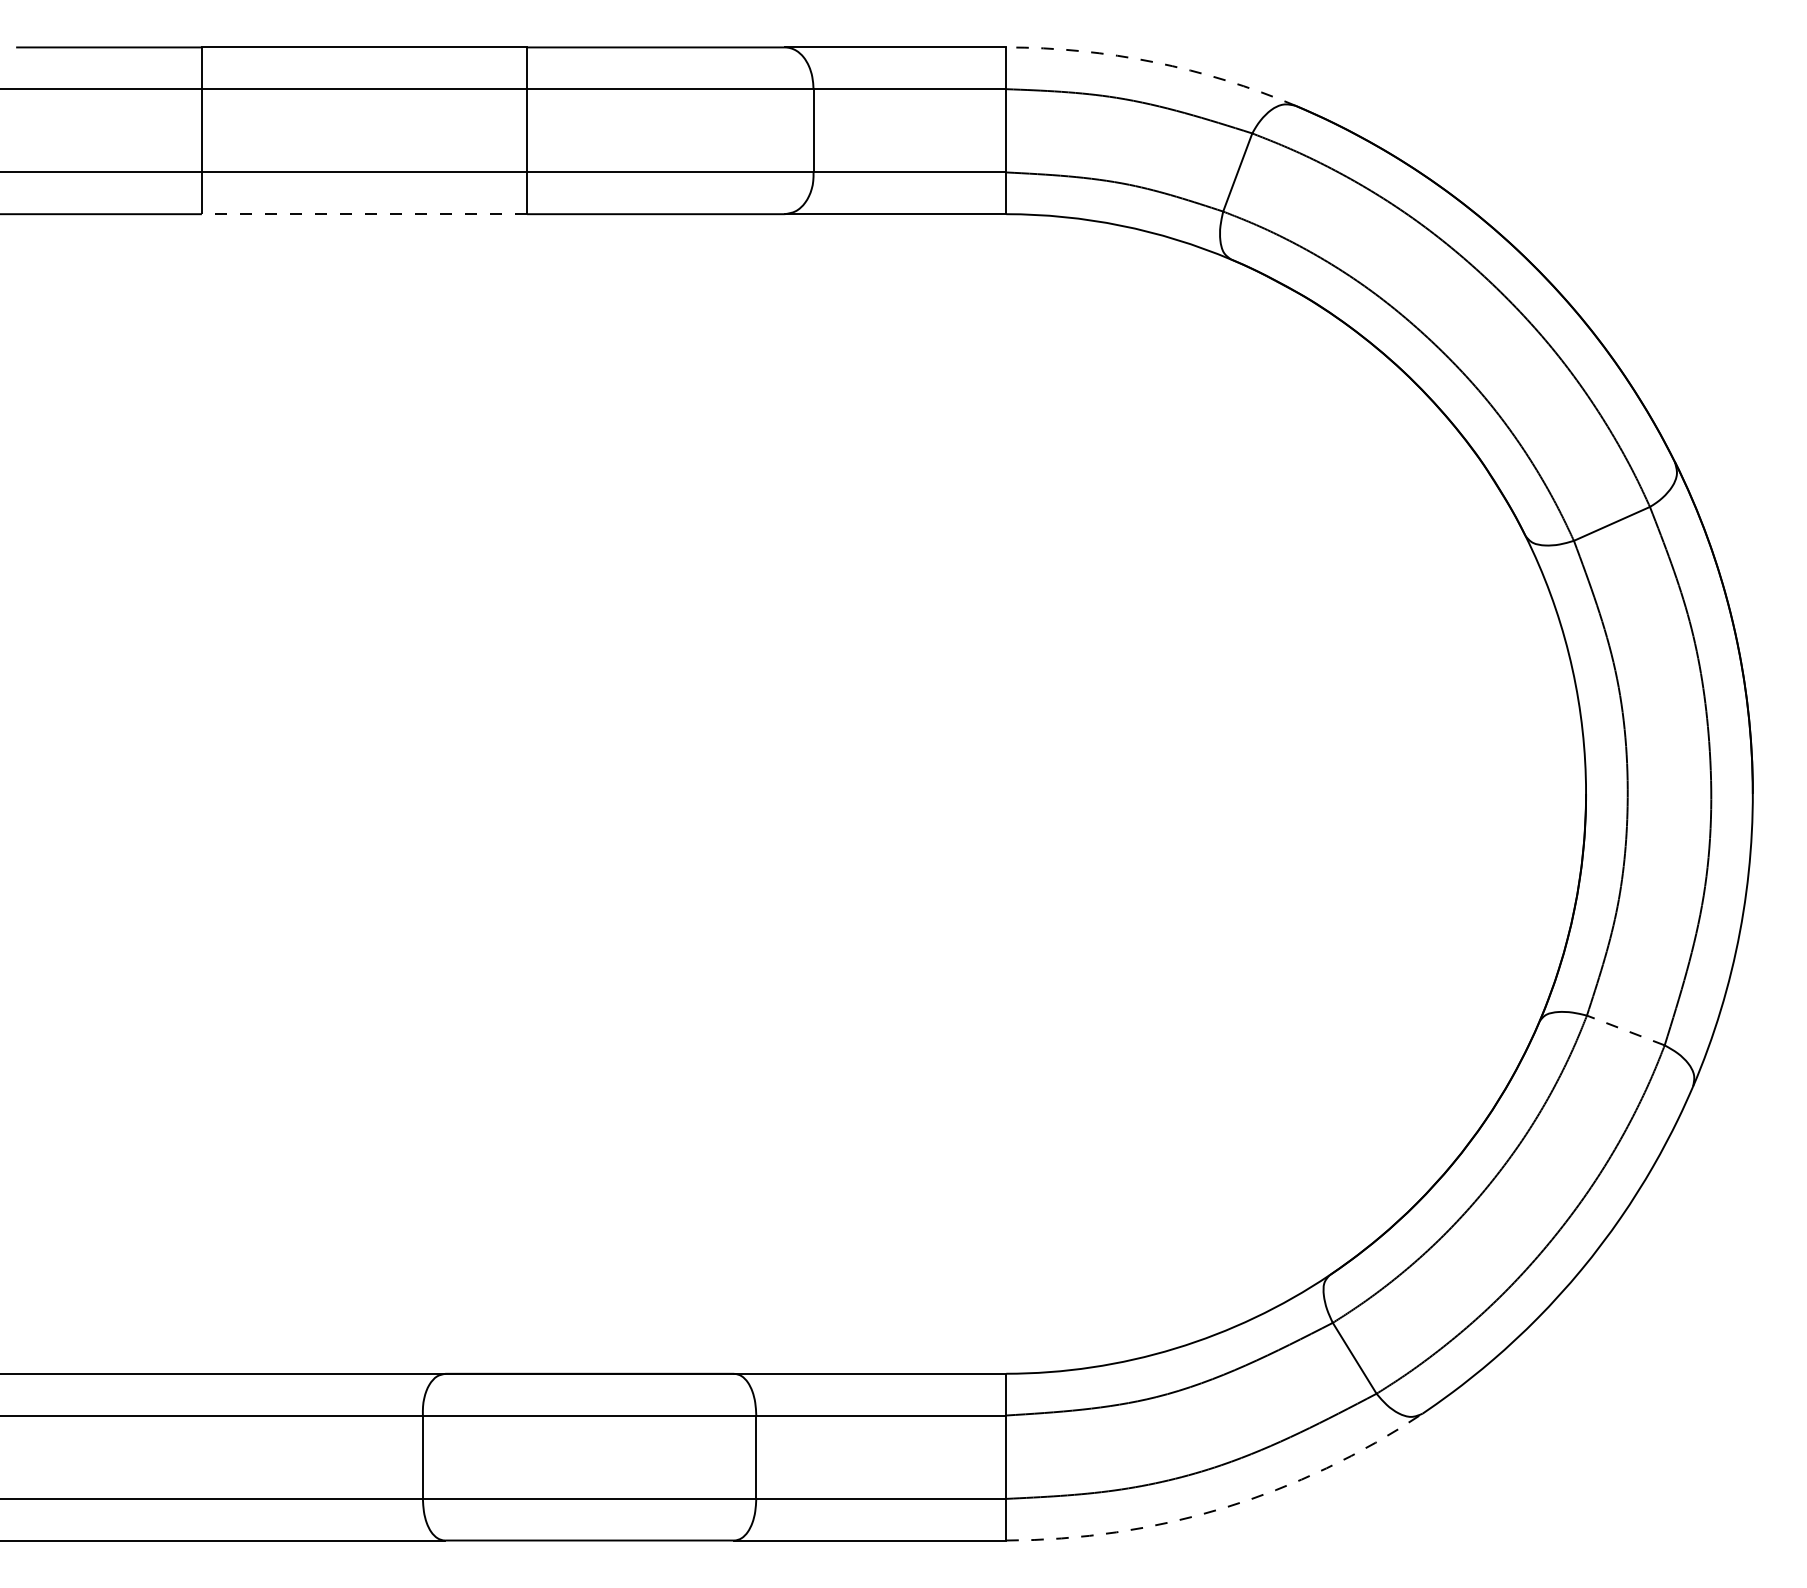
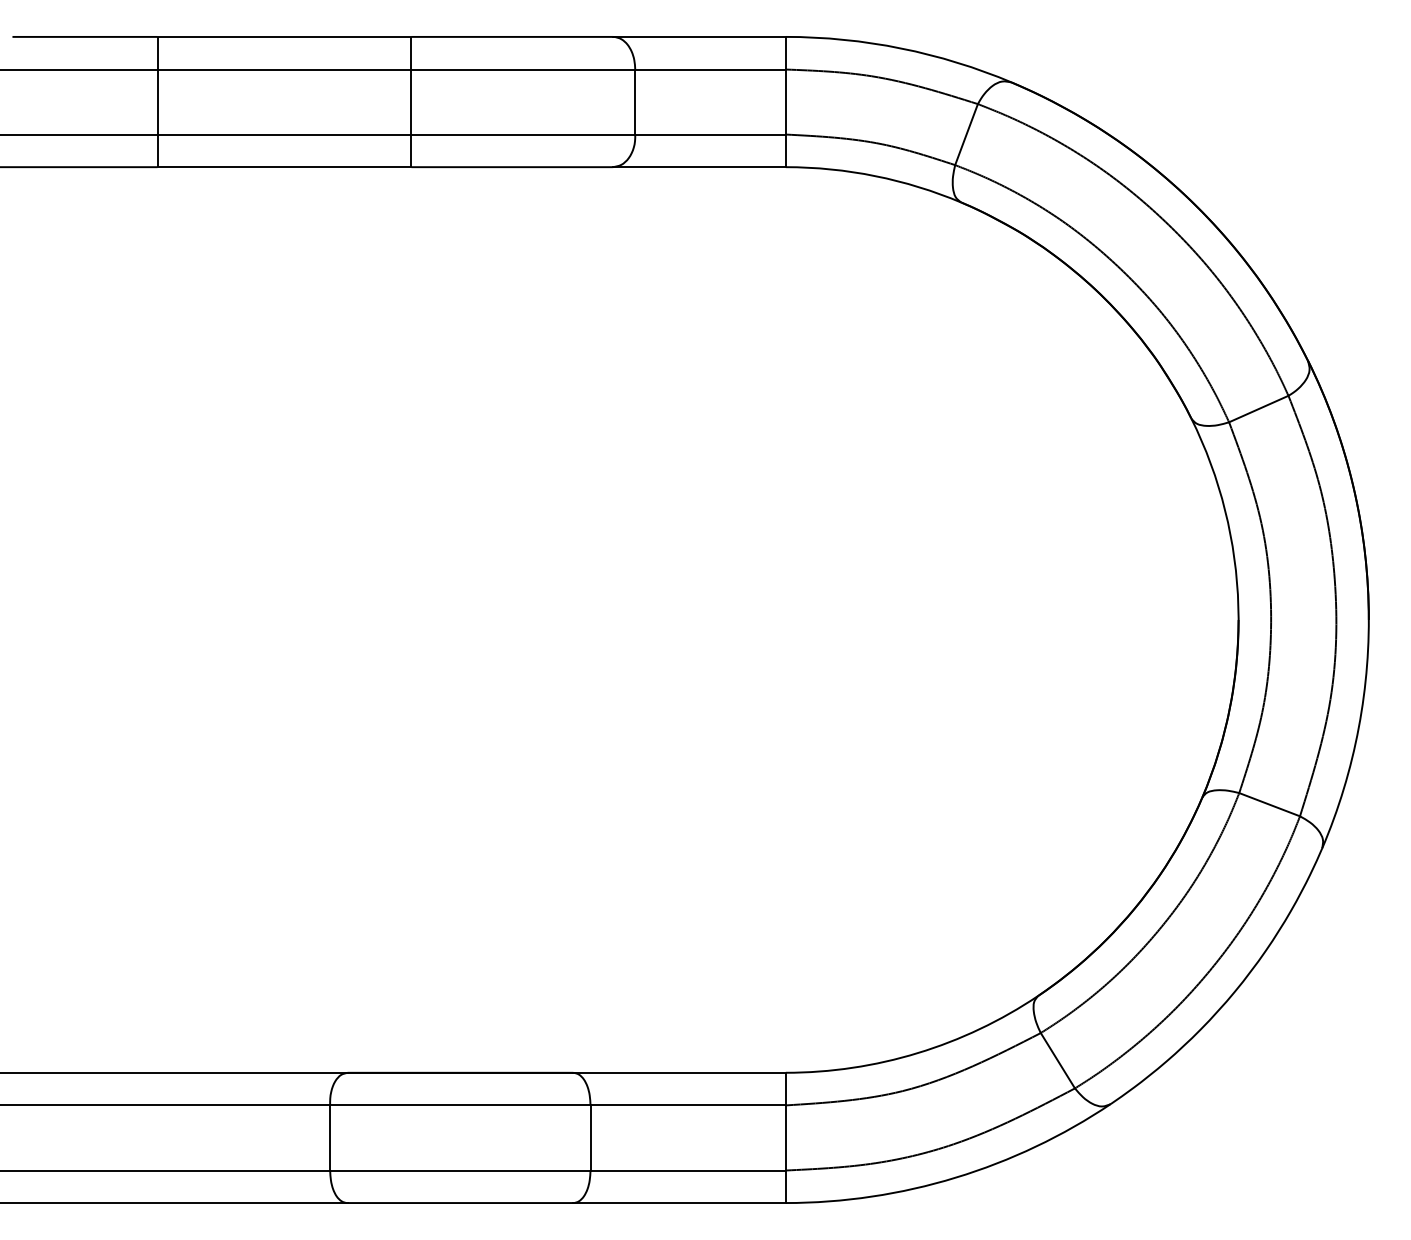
arc: (1154, 62) -> (901, 48), dashed -> solid
line: (364, 214) -> (284, 167), dashed -> solid
line: (1625, 1030) -> (1269, 804), dashed -> solid
arc: (1223, 1508) -> (955, 1178), dashed -> solid

